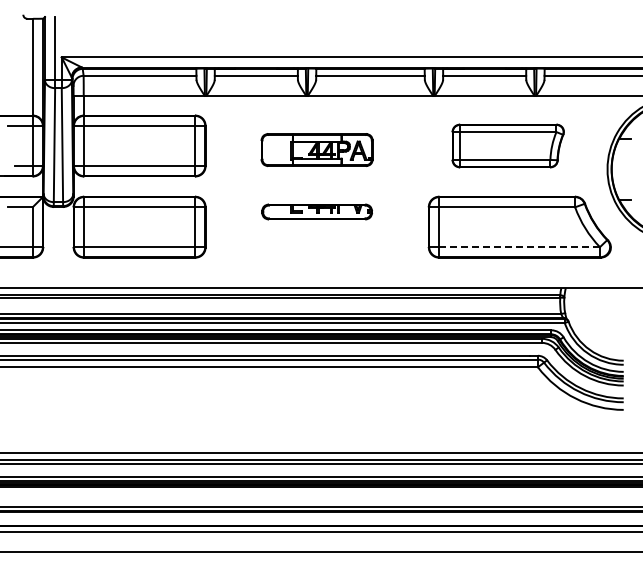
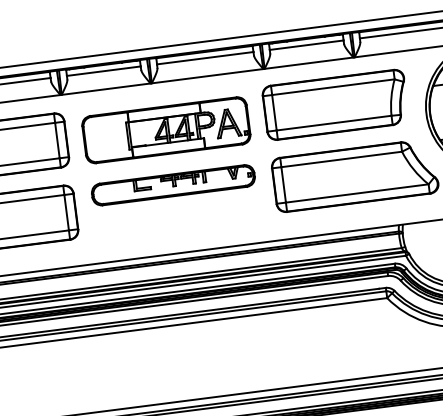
part: (507, 145) -> (334, 104), size x1.43
part: (316, 149) -> (165, 129), size x1.67
part: (316, 211) -> (172, 184), size x1.67
line: (520, 247) -> (358, 193), dashed -> solid

